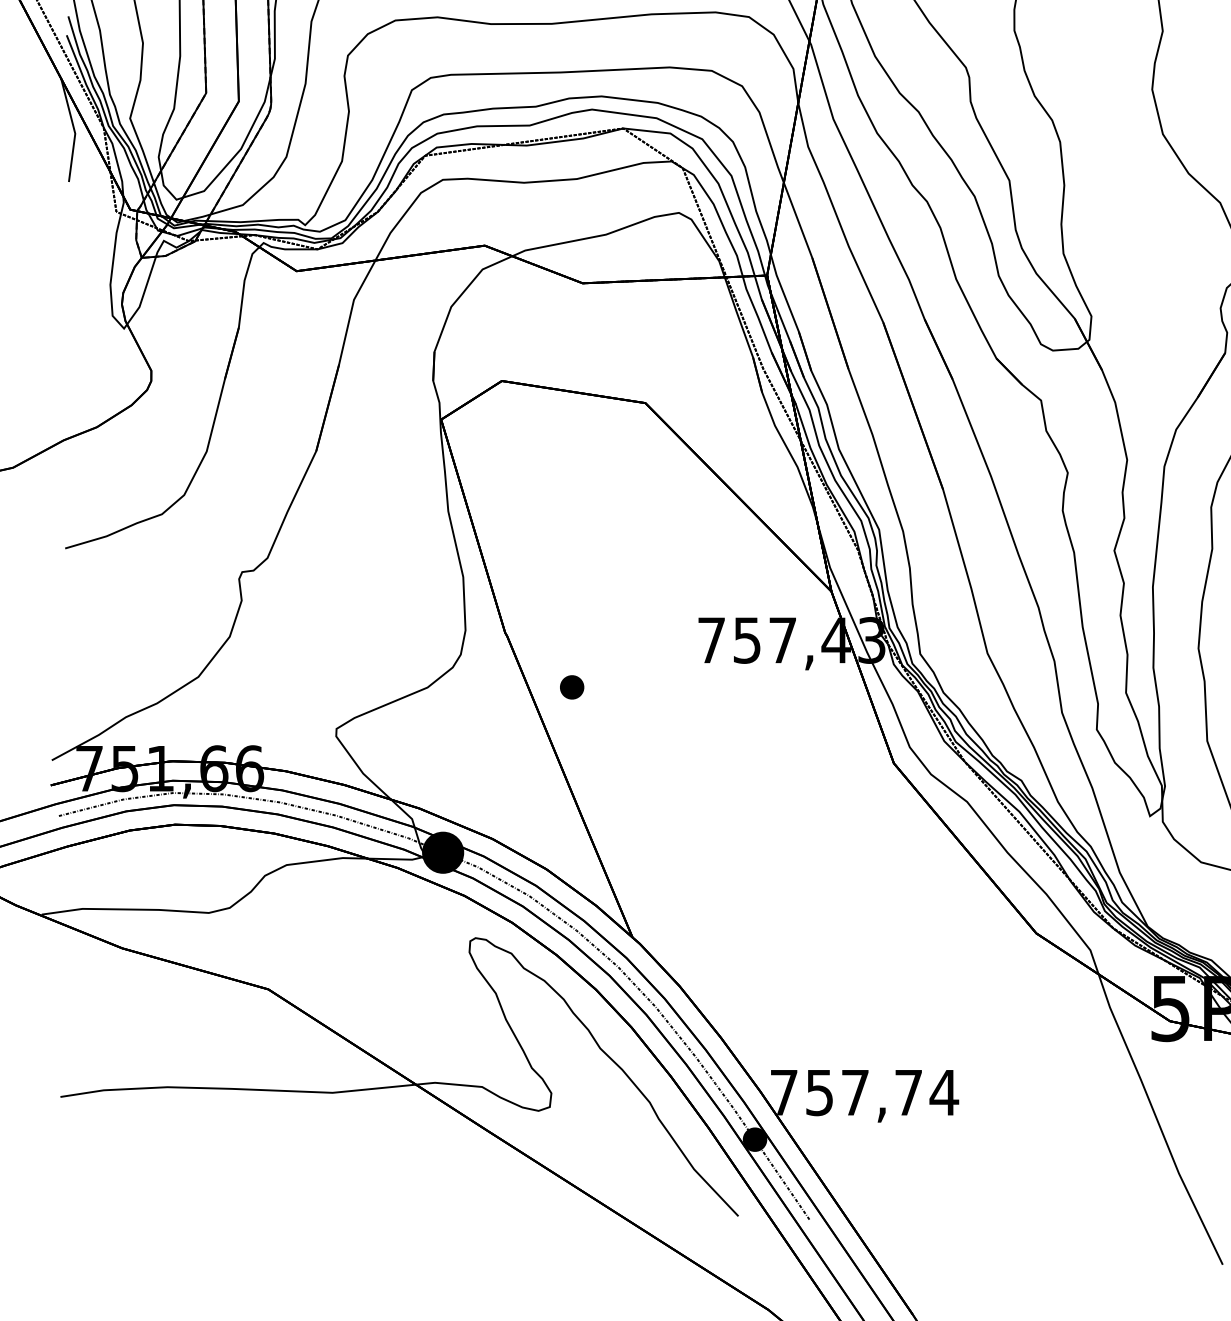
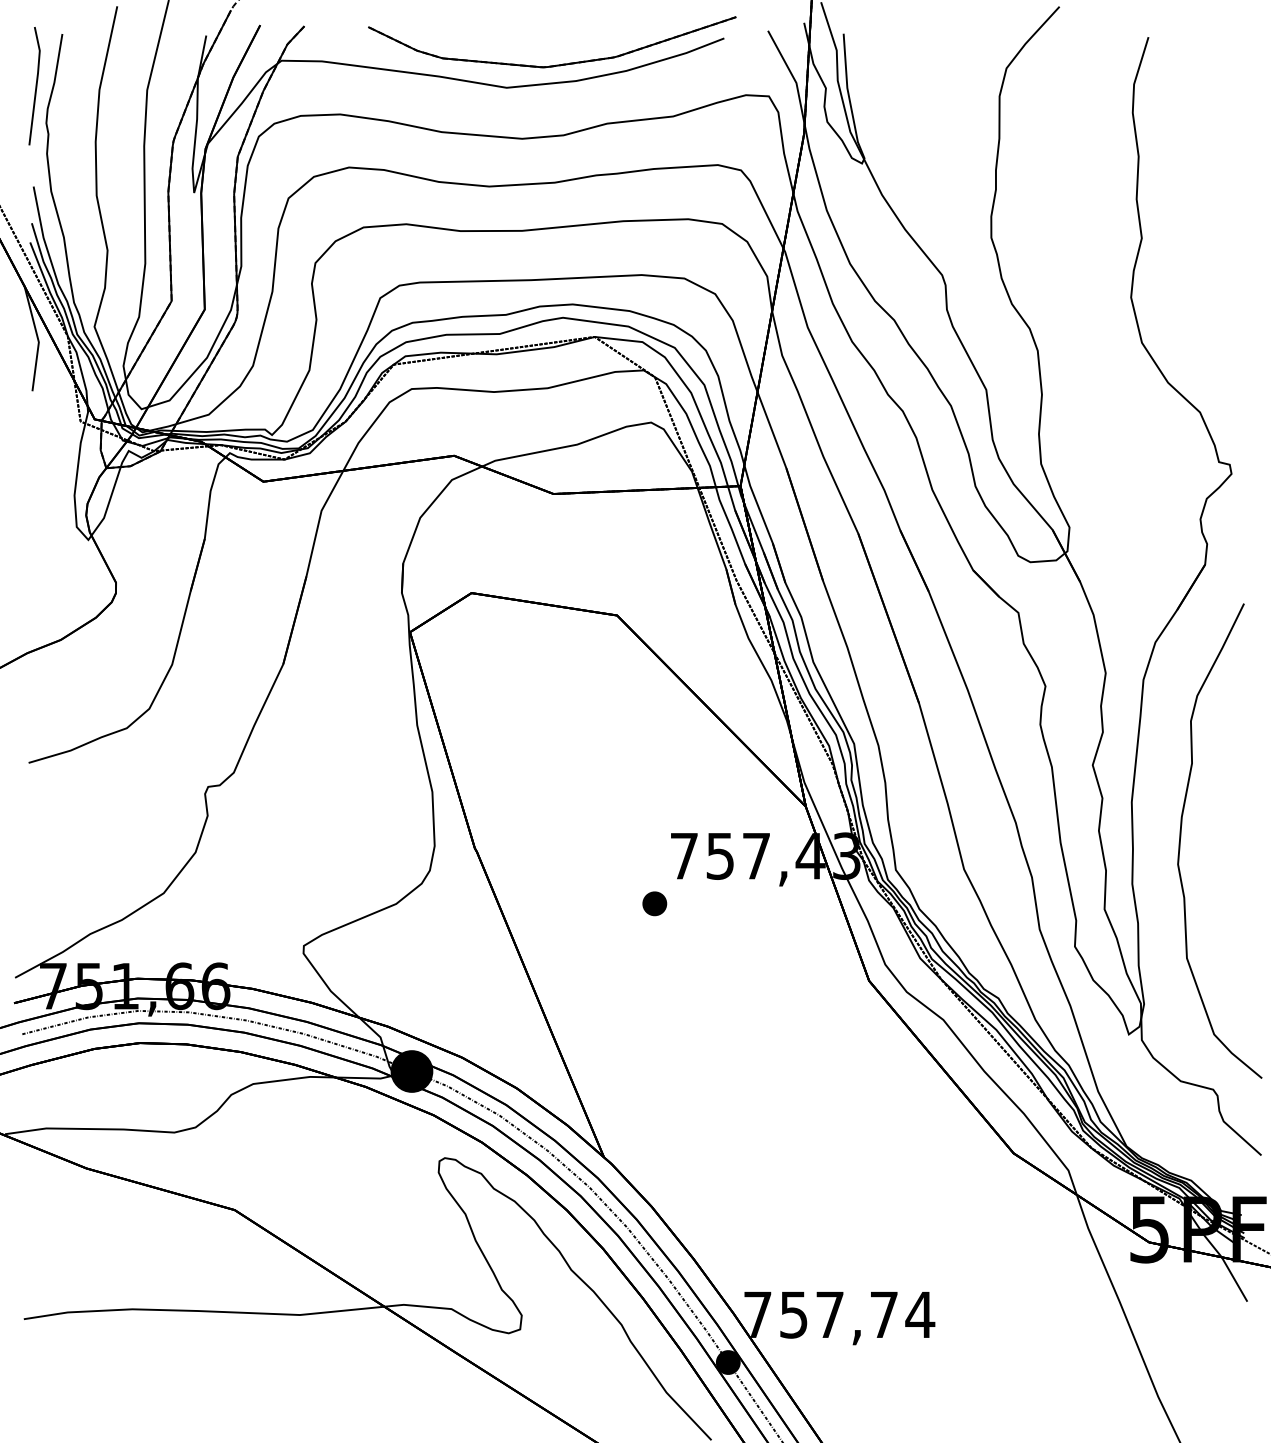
part: (571, 687) -> (654, 903), moved

